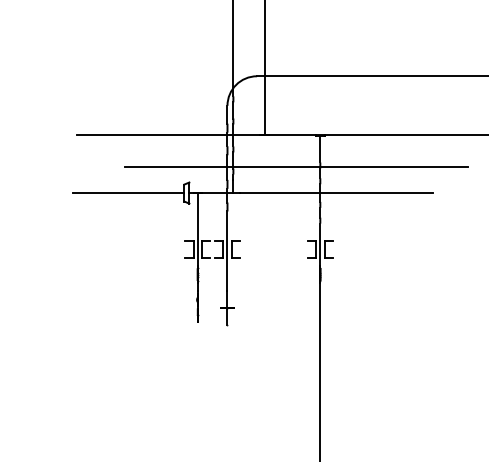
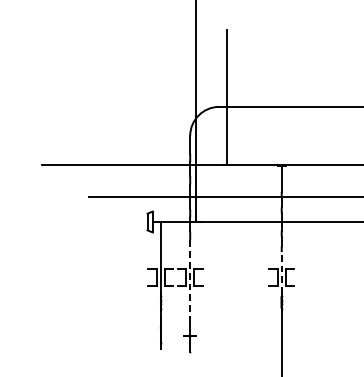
line: (128, 193) -> (92, 222), removed
line: (320, 244) -> (281, 272), solid -> dashed
line: (227, 251) -> (190, 279), solid -> dashed

